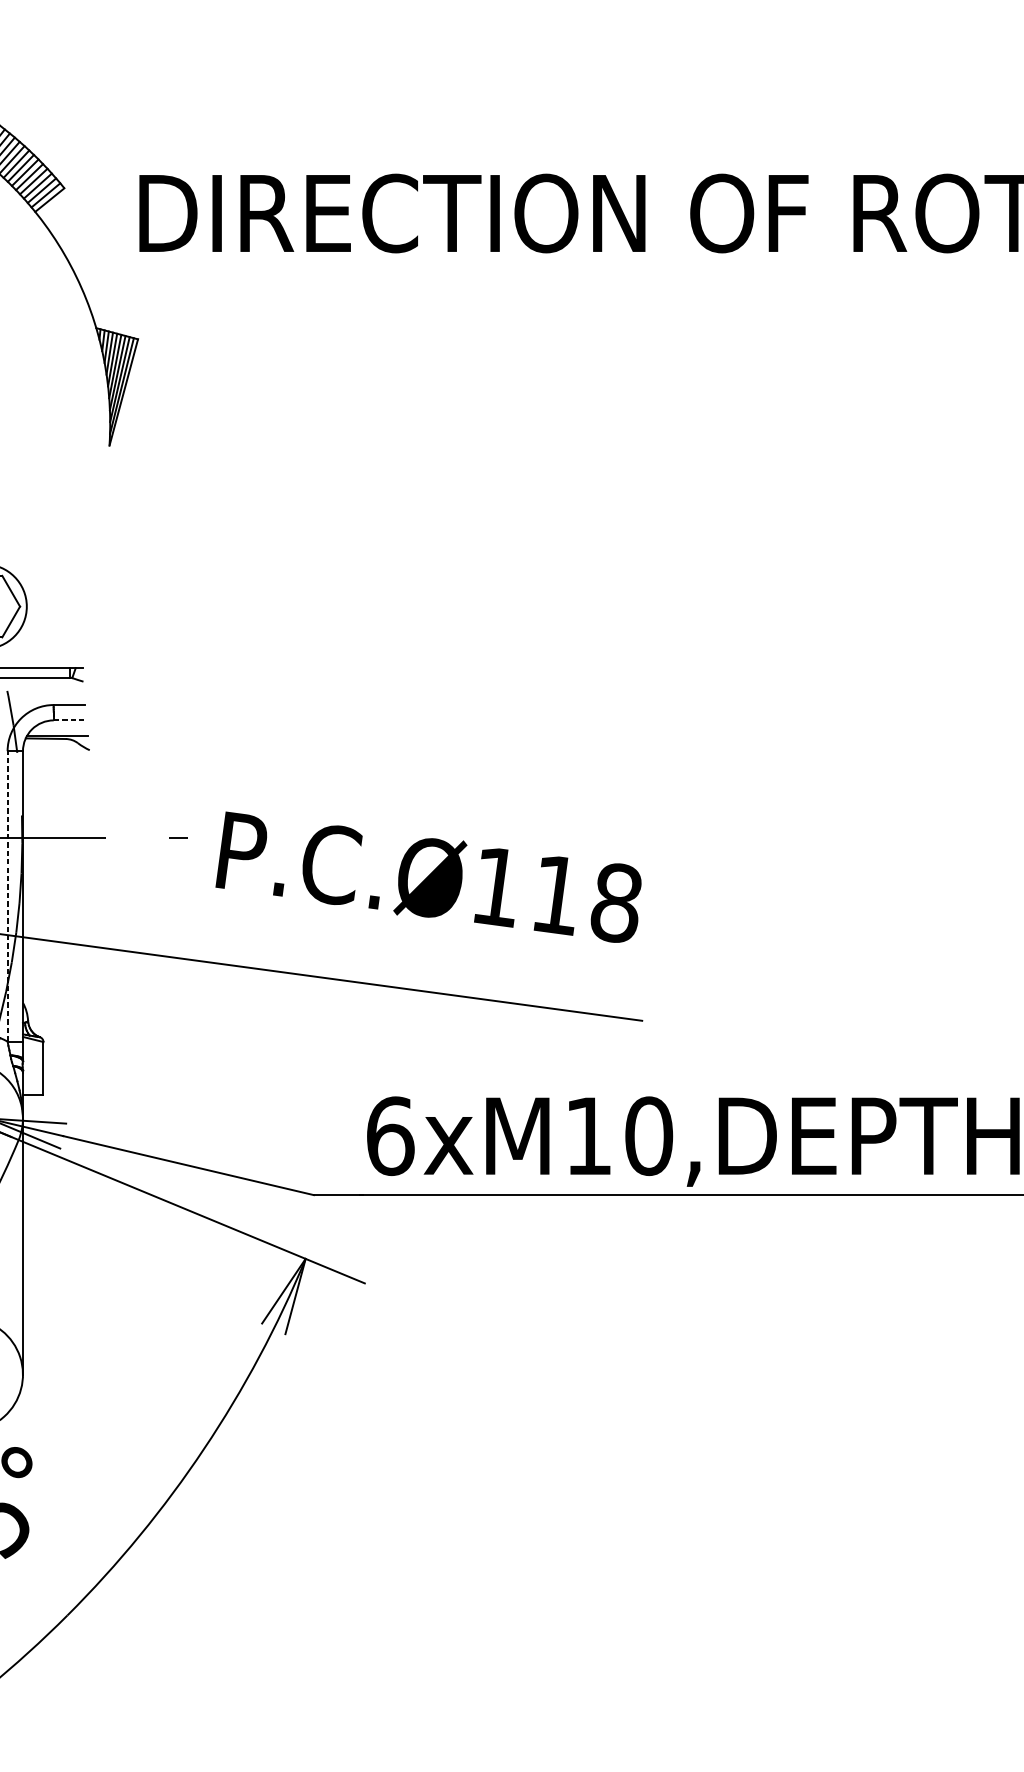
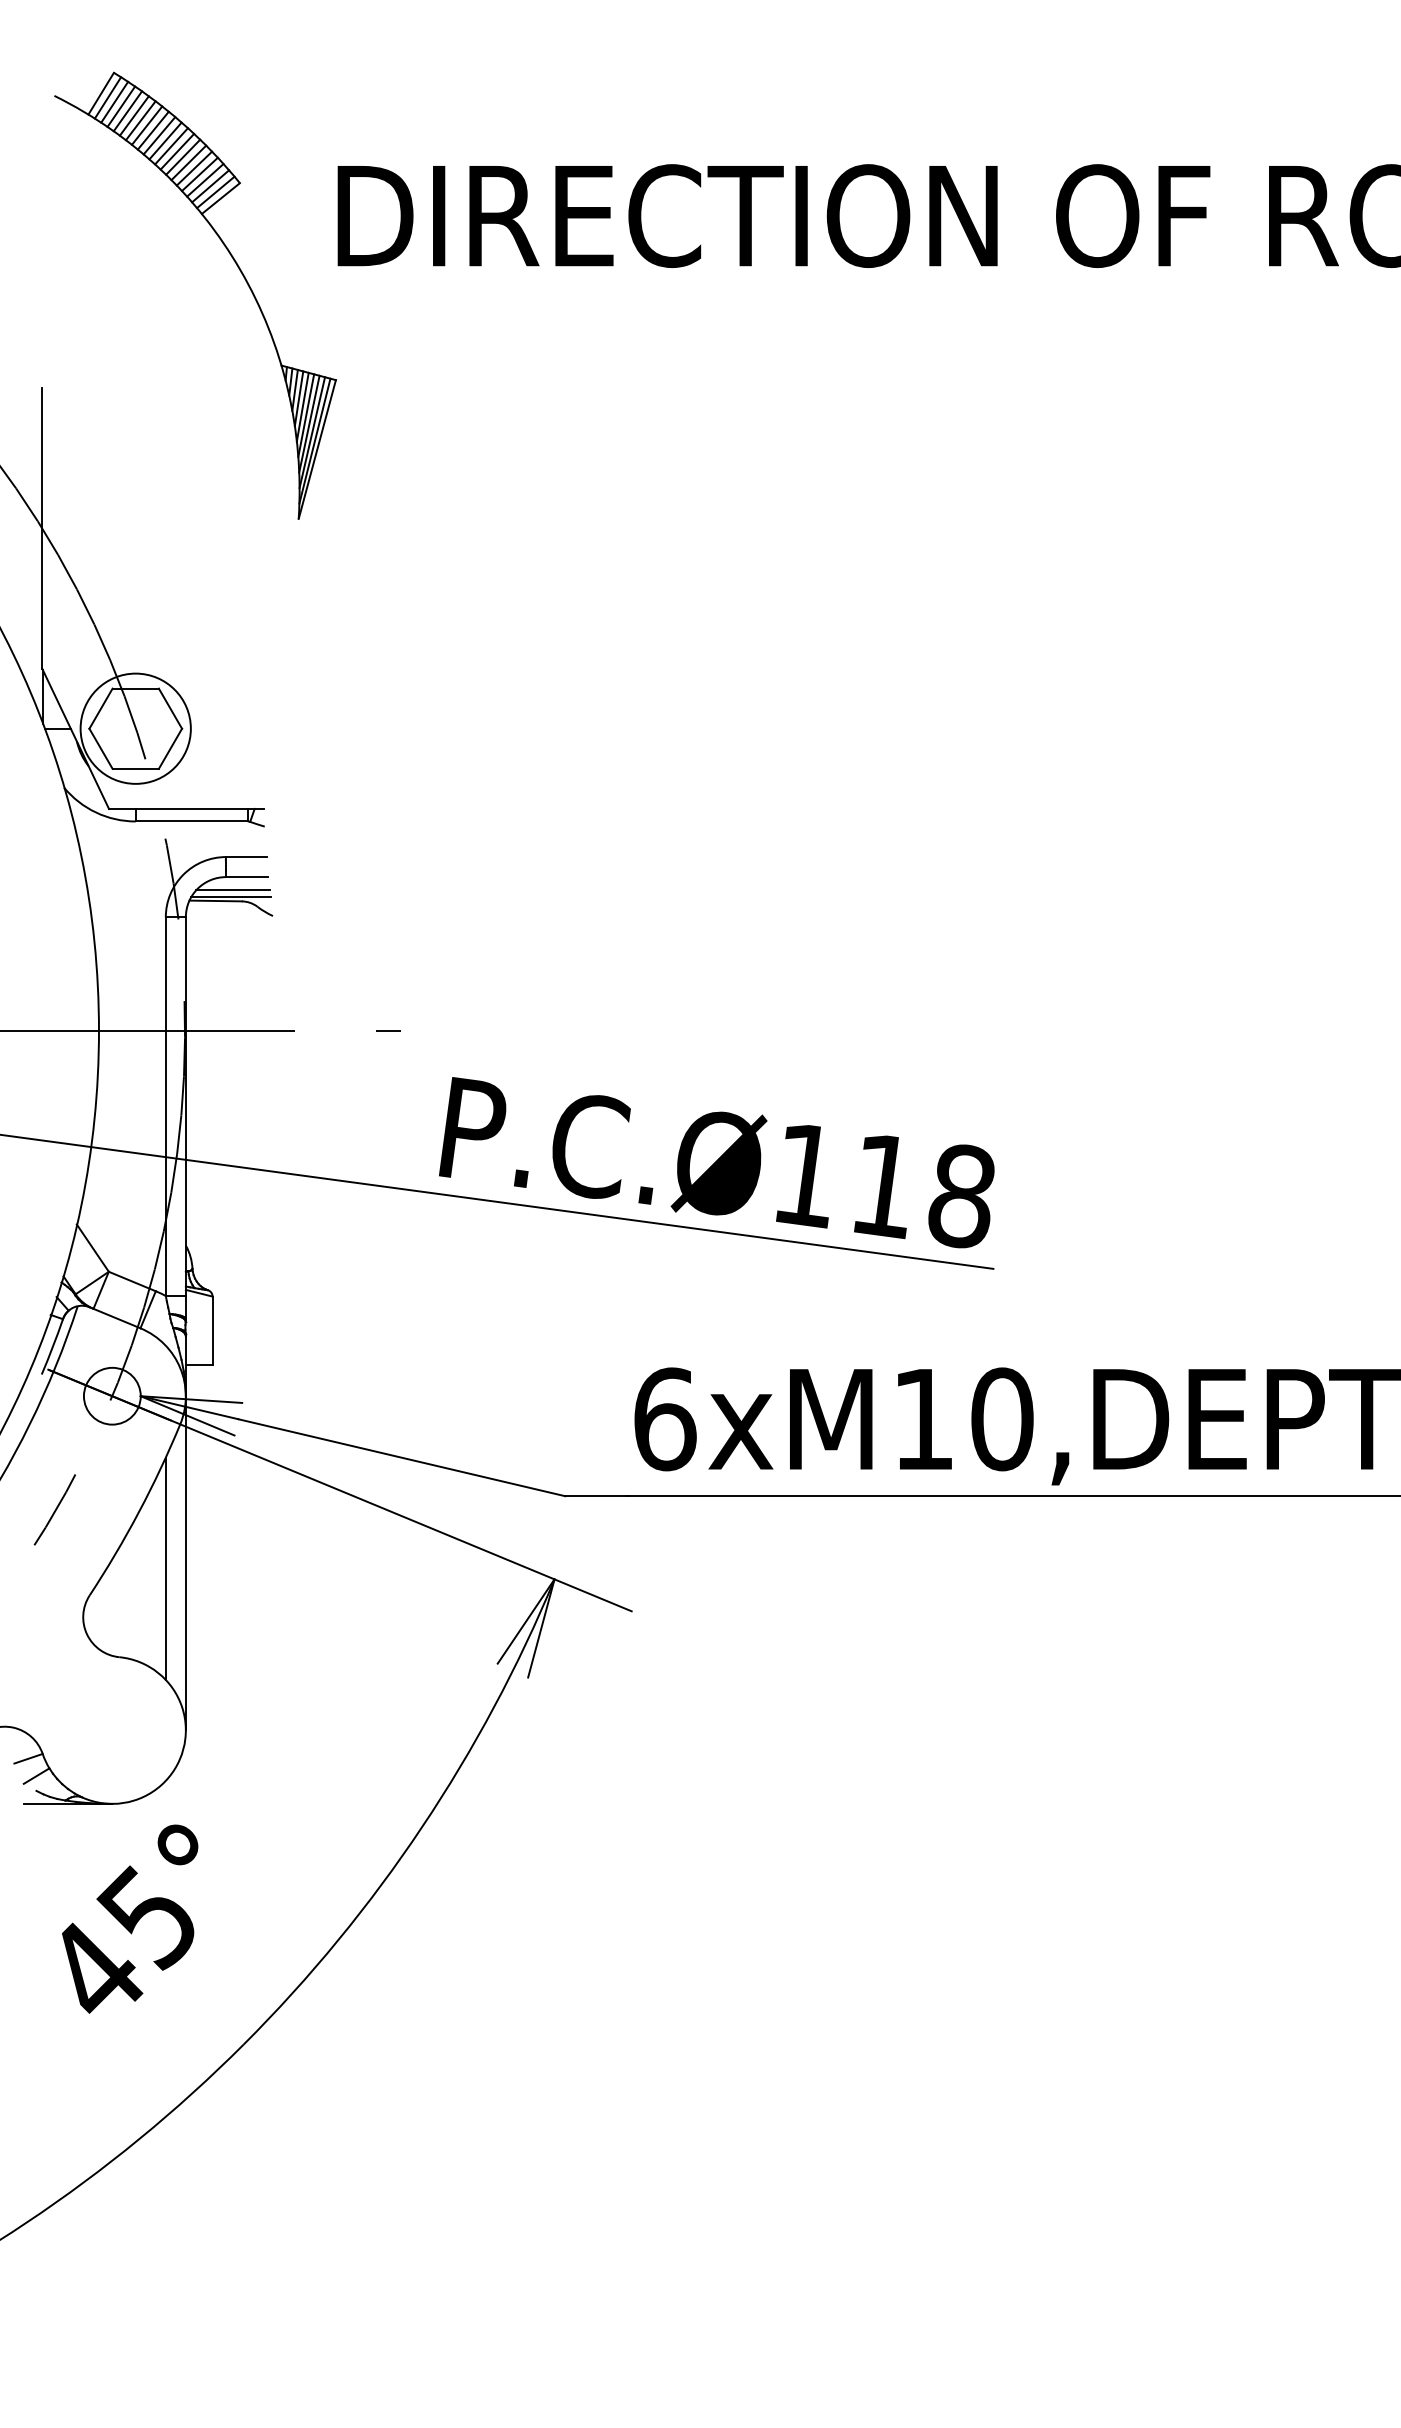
line: (70, 720) -> (247, 877), dashed -> solid
line: (58, 730) -> (232, 890), added
text: (428, 877) -> (716, 1162), moved
line: (7, 896) -> (165, 1106), dashed -> solid
line: (7, 1250) -> (165, 1568), added

